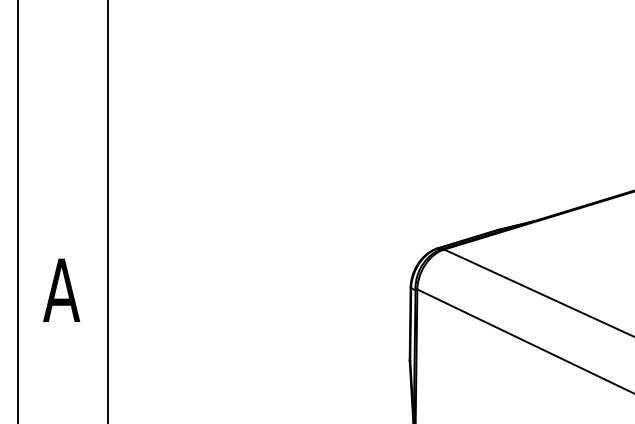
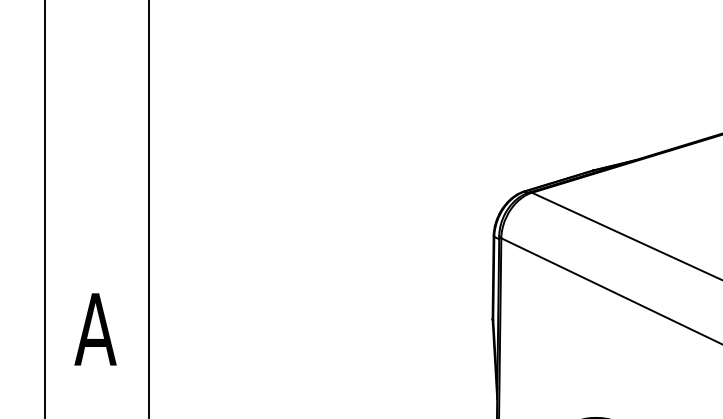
text: (61, 289) -> (95, 328), moved

